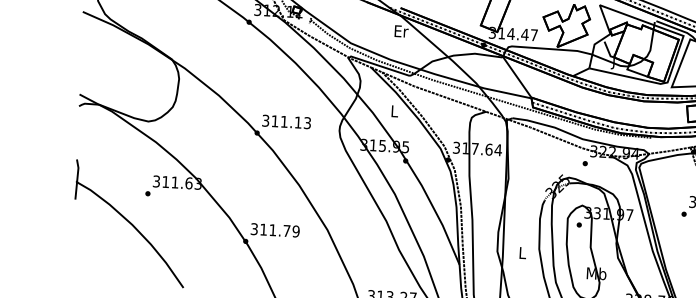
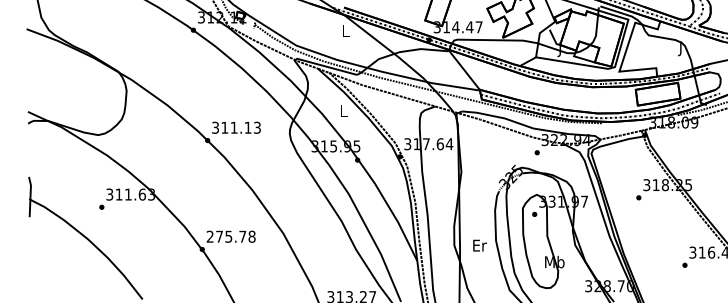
text: (401, 31) -> (346, 30), Er -> L
text: (274, 230) -> (230, 236), 311.79 -> 275.78
text: (522, 252) -> (479, 245), L -> Er

